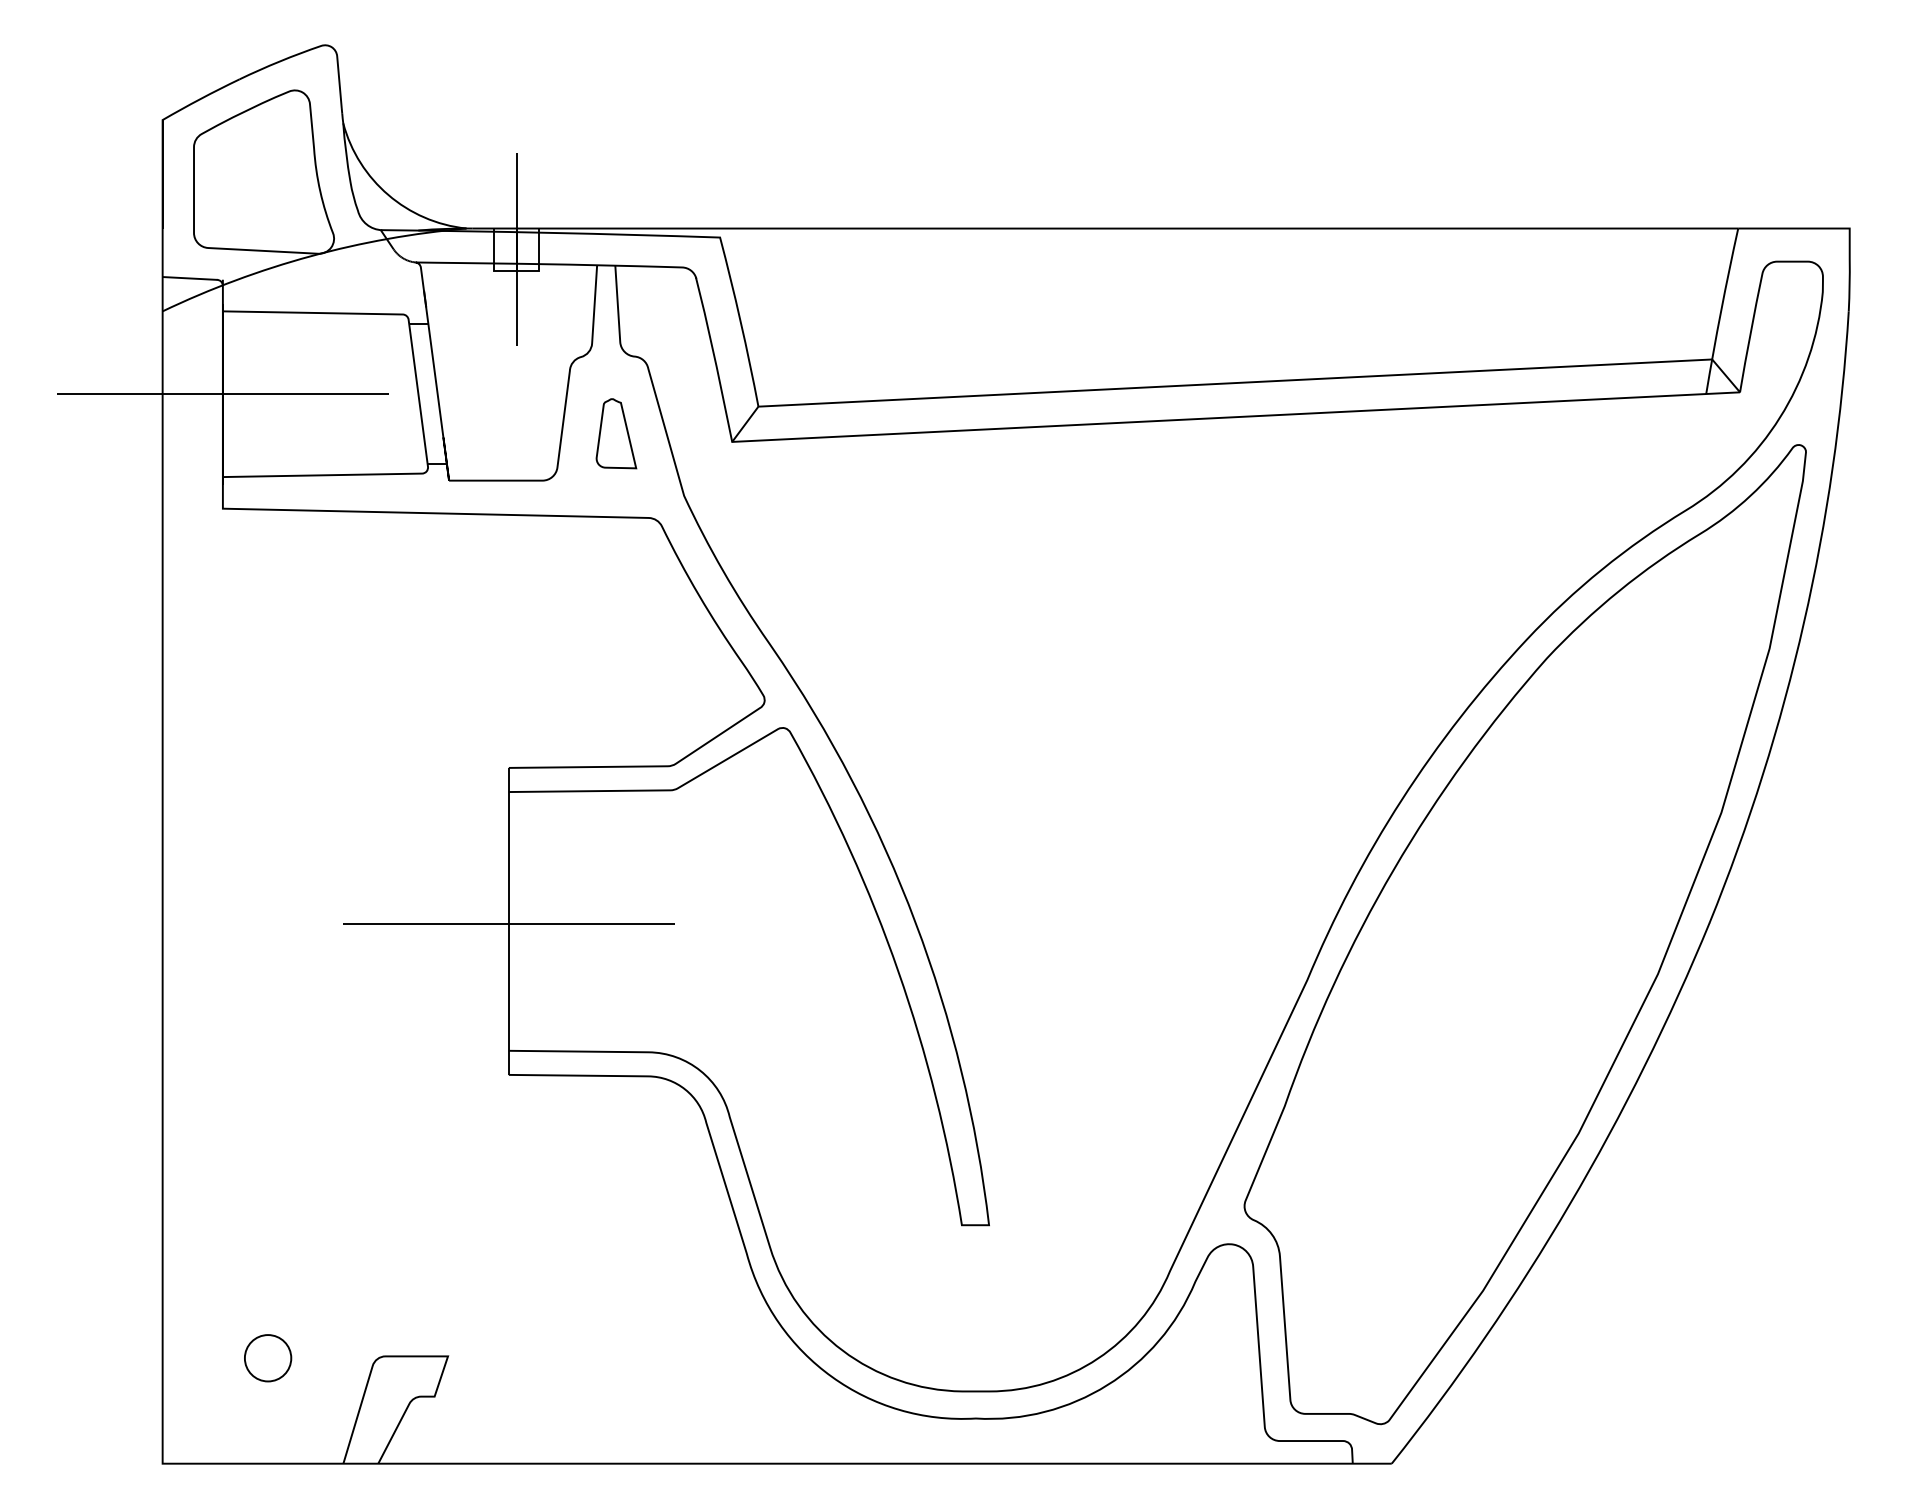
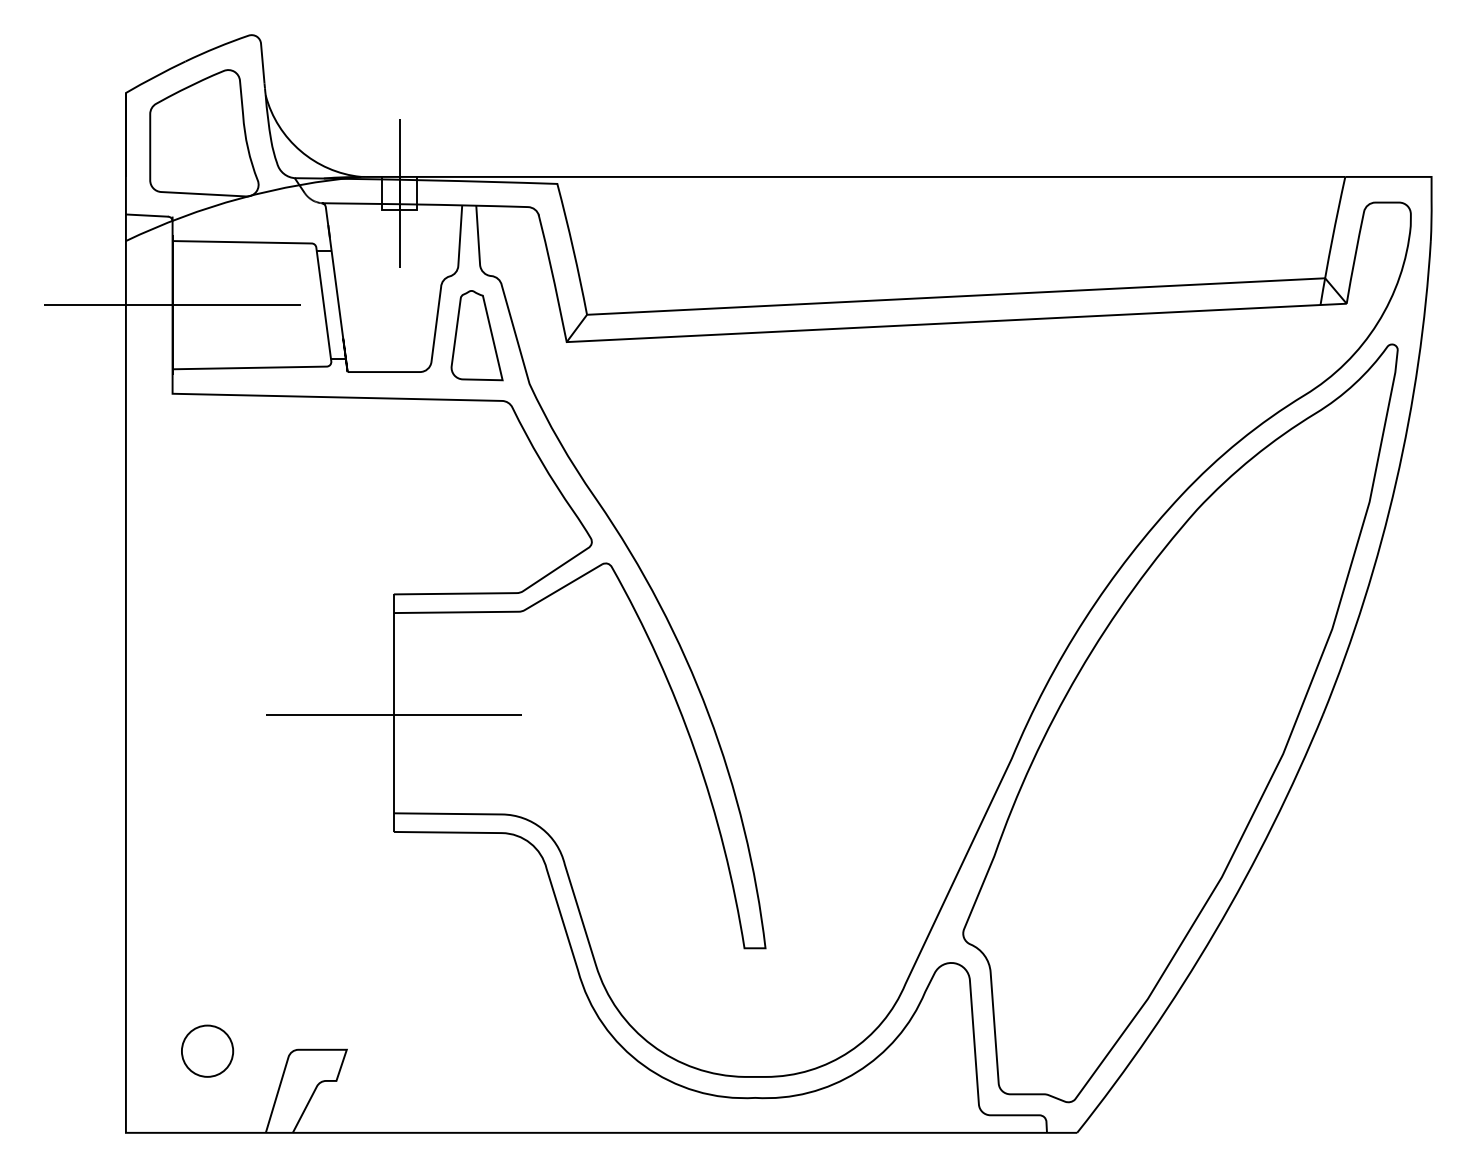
part: (616, 433) -> (477, 335), size x1.67
circle: (267, 1358) -> (207, 1051), size x1.43

